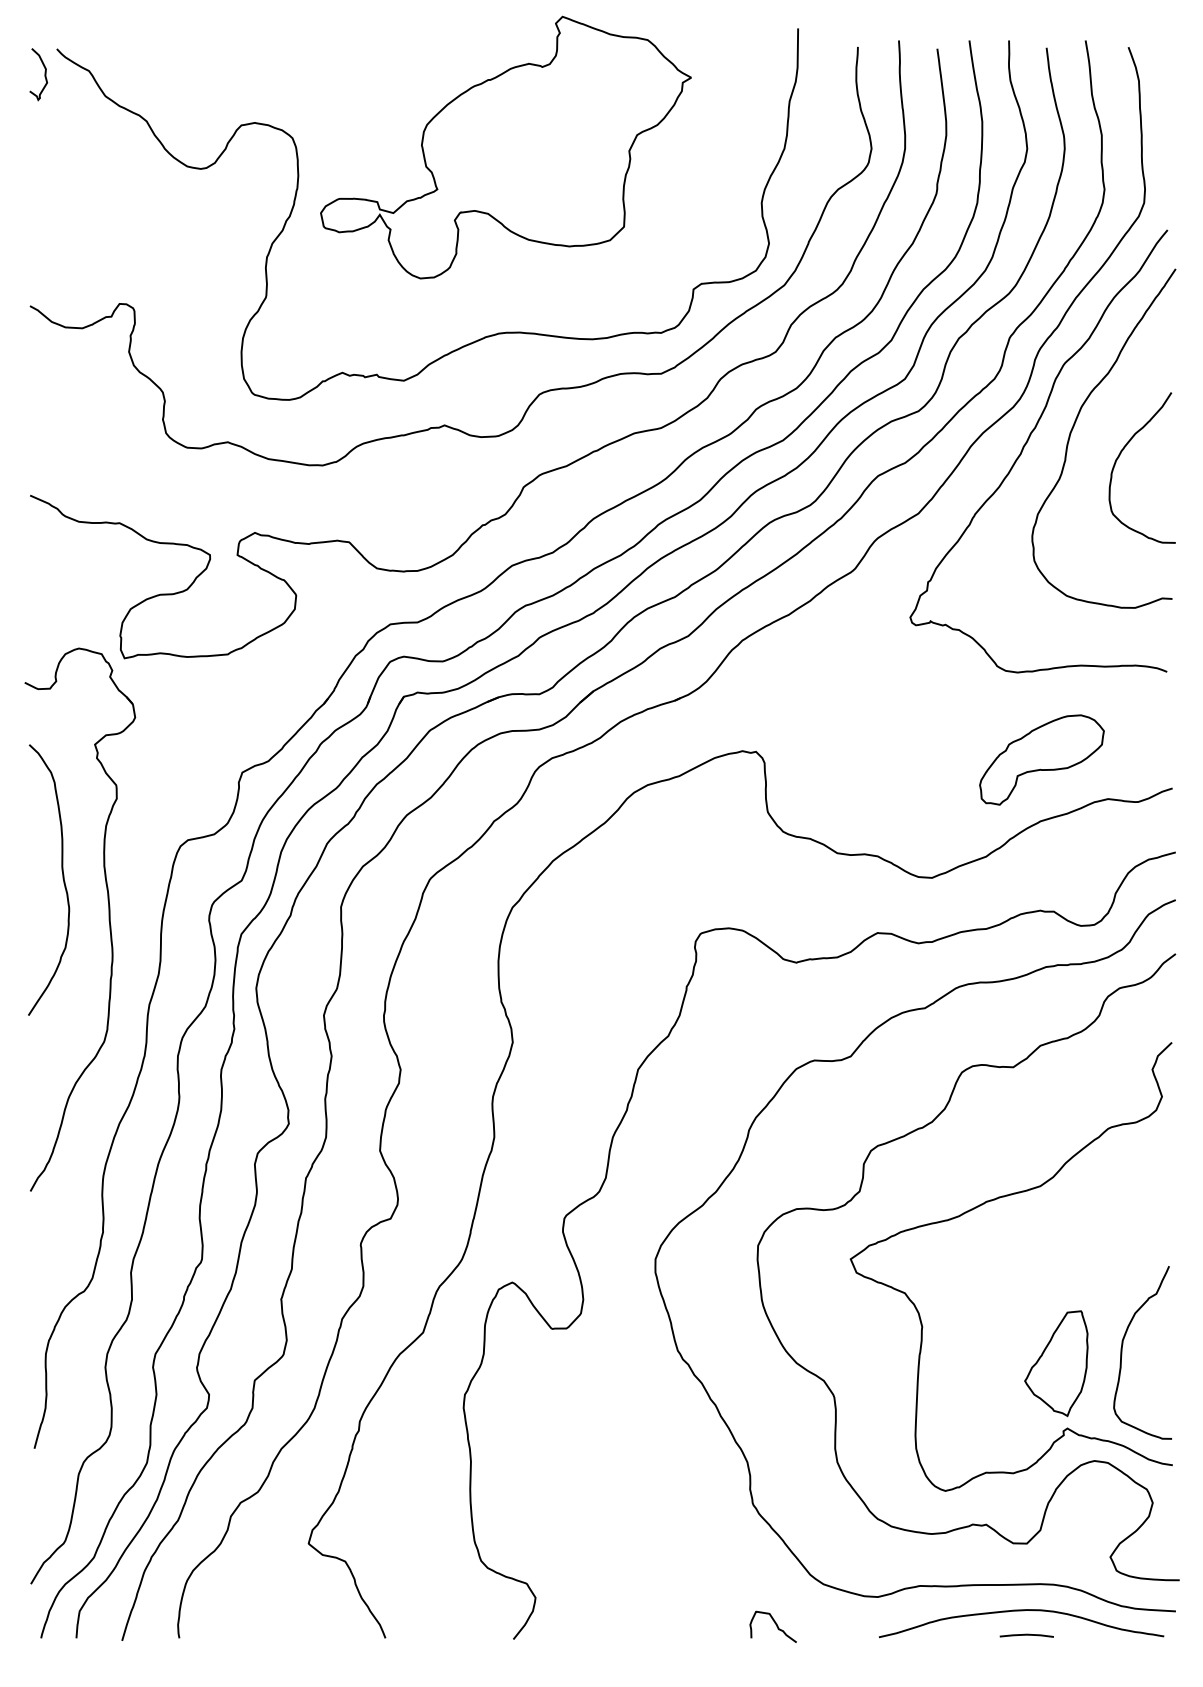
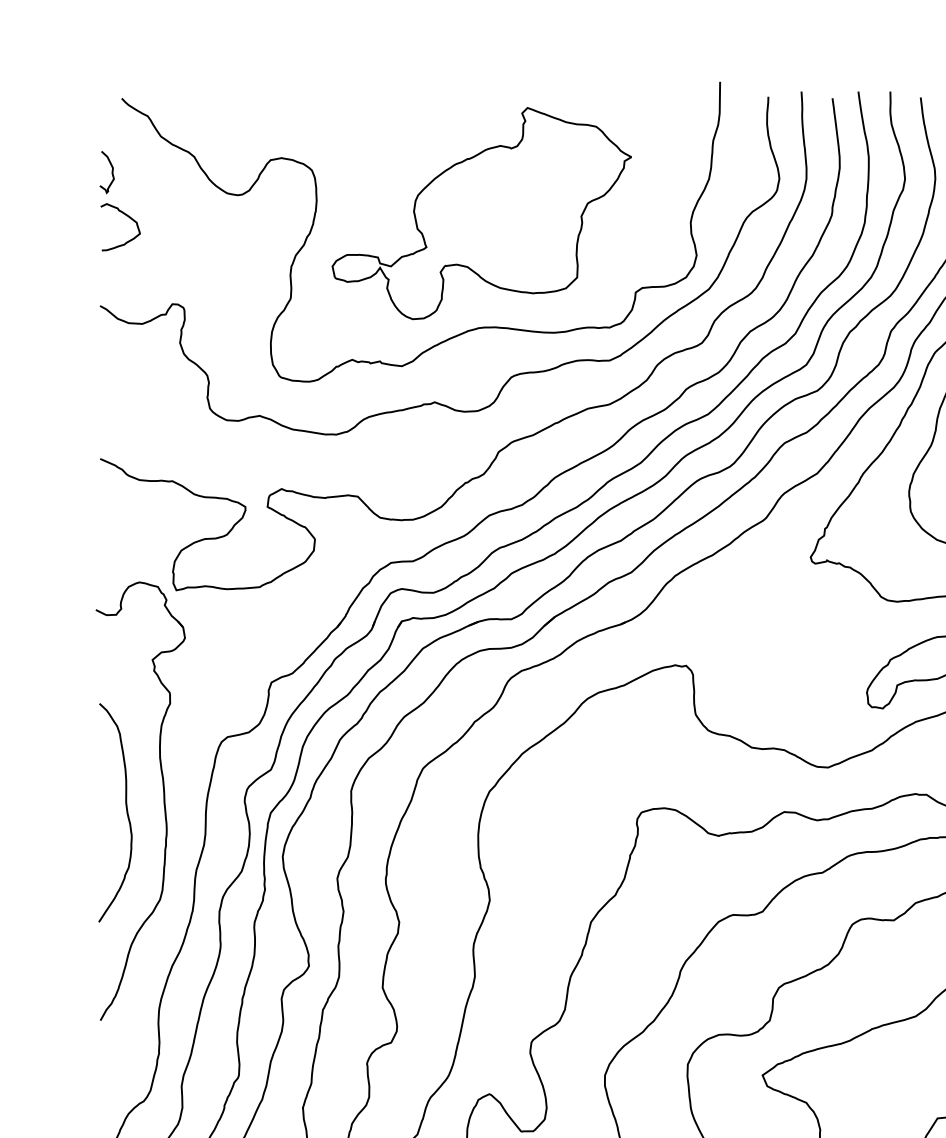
curve: (44, 74) -> (111, 172), moved
part: (505, 147) -> (481, 213), moved
curve: (66, 197) -> (129, 218), added
curve: (62, 879) -> (126, 812), moved

